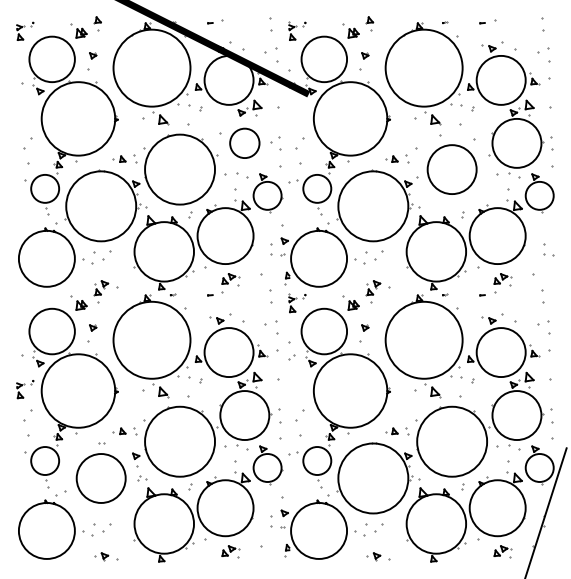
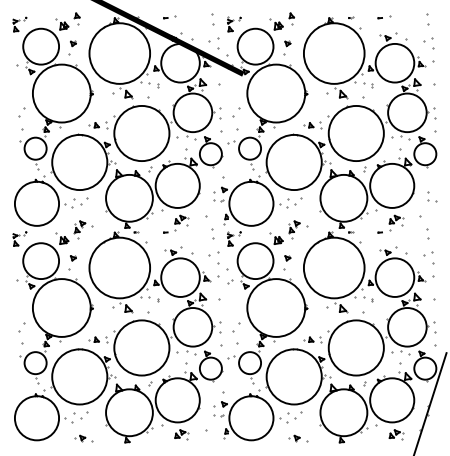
circle: (244, 142) -> (192, 112), size x1.67
circle: (452, 169) -> (356, 133), size x1.43
part: (25, 389) -> (20, 239), moved
circle: (101, 478) -> (80, 376), size x1.43

